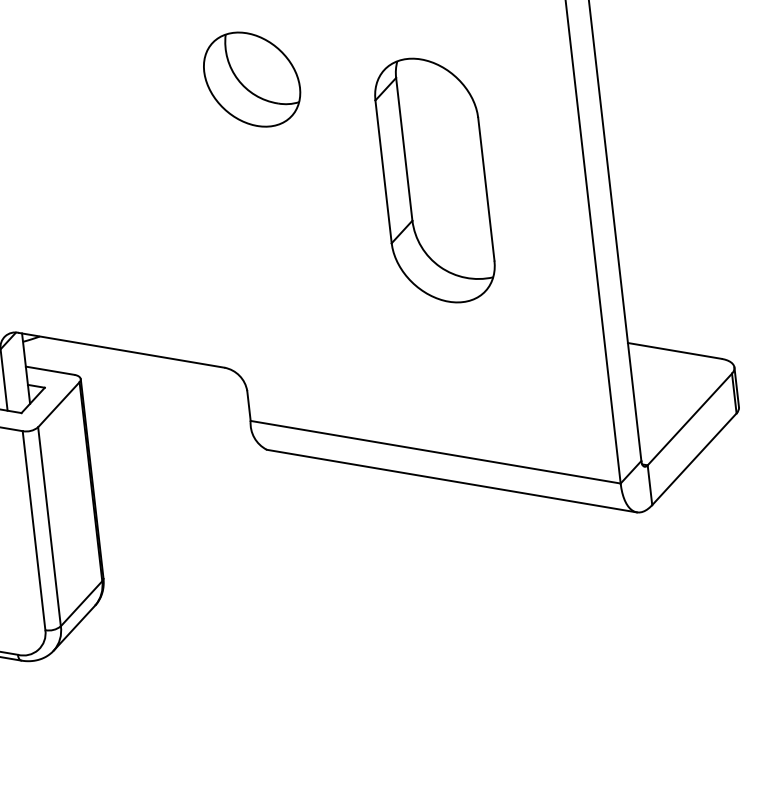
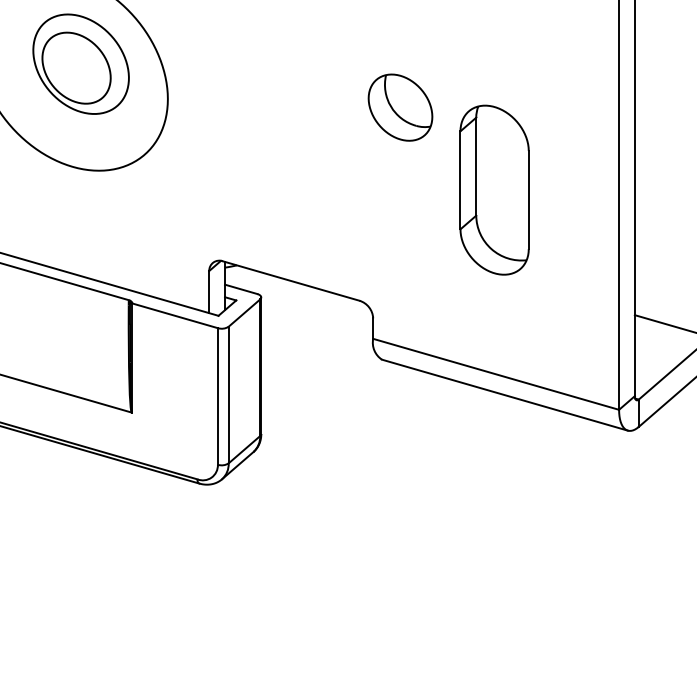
part: (434, 179) -> (494, 189), moved

